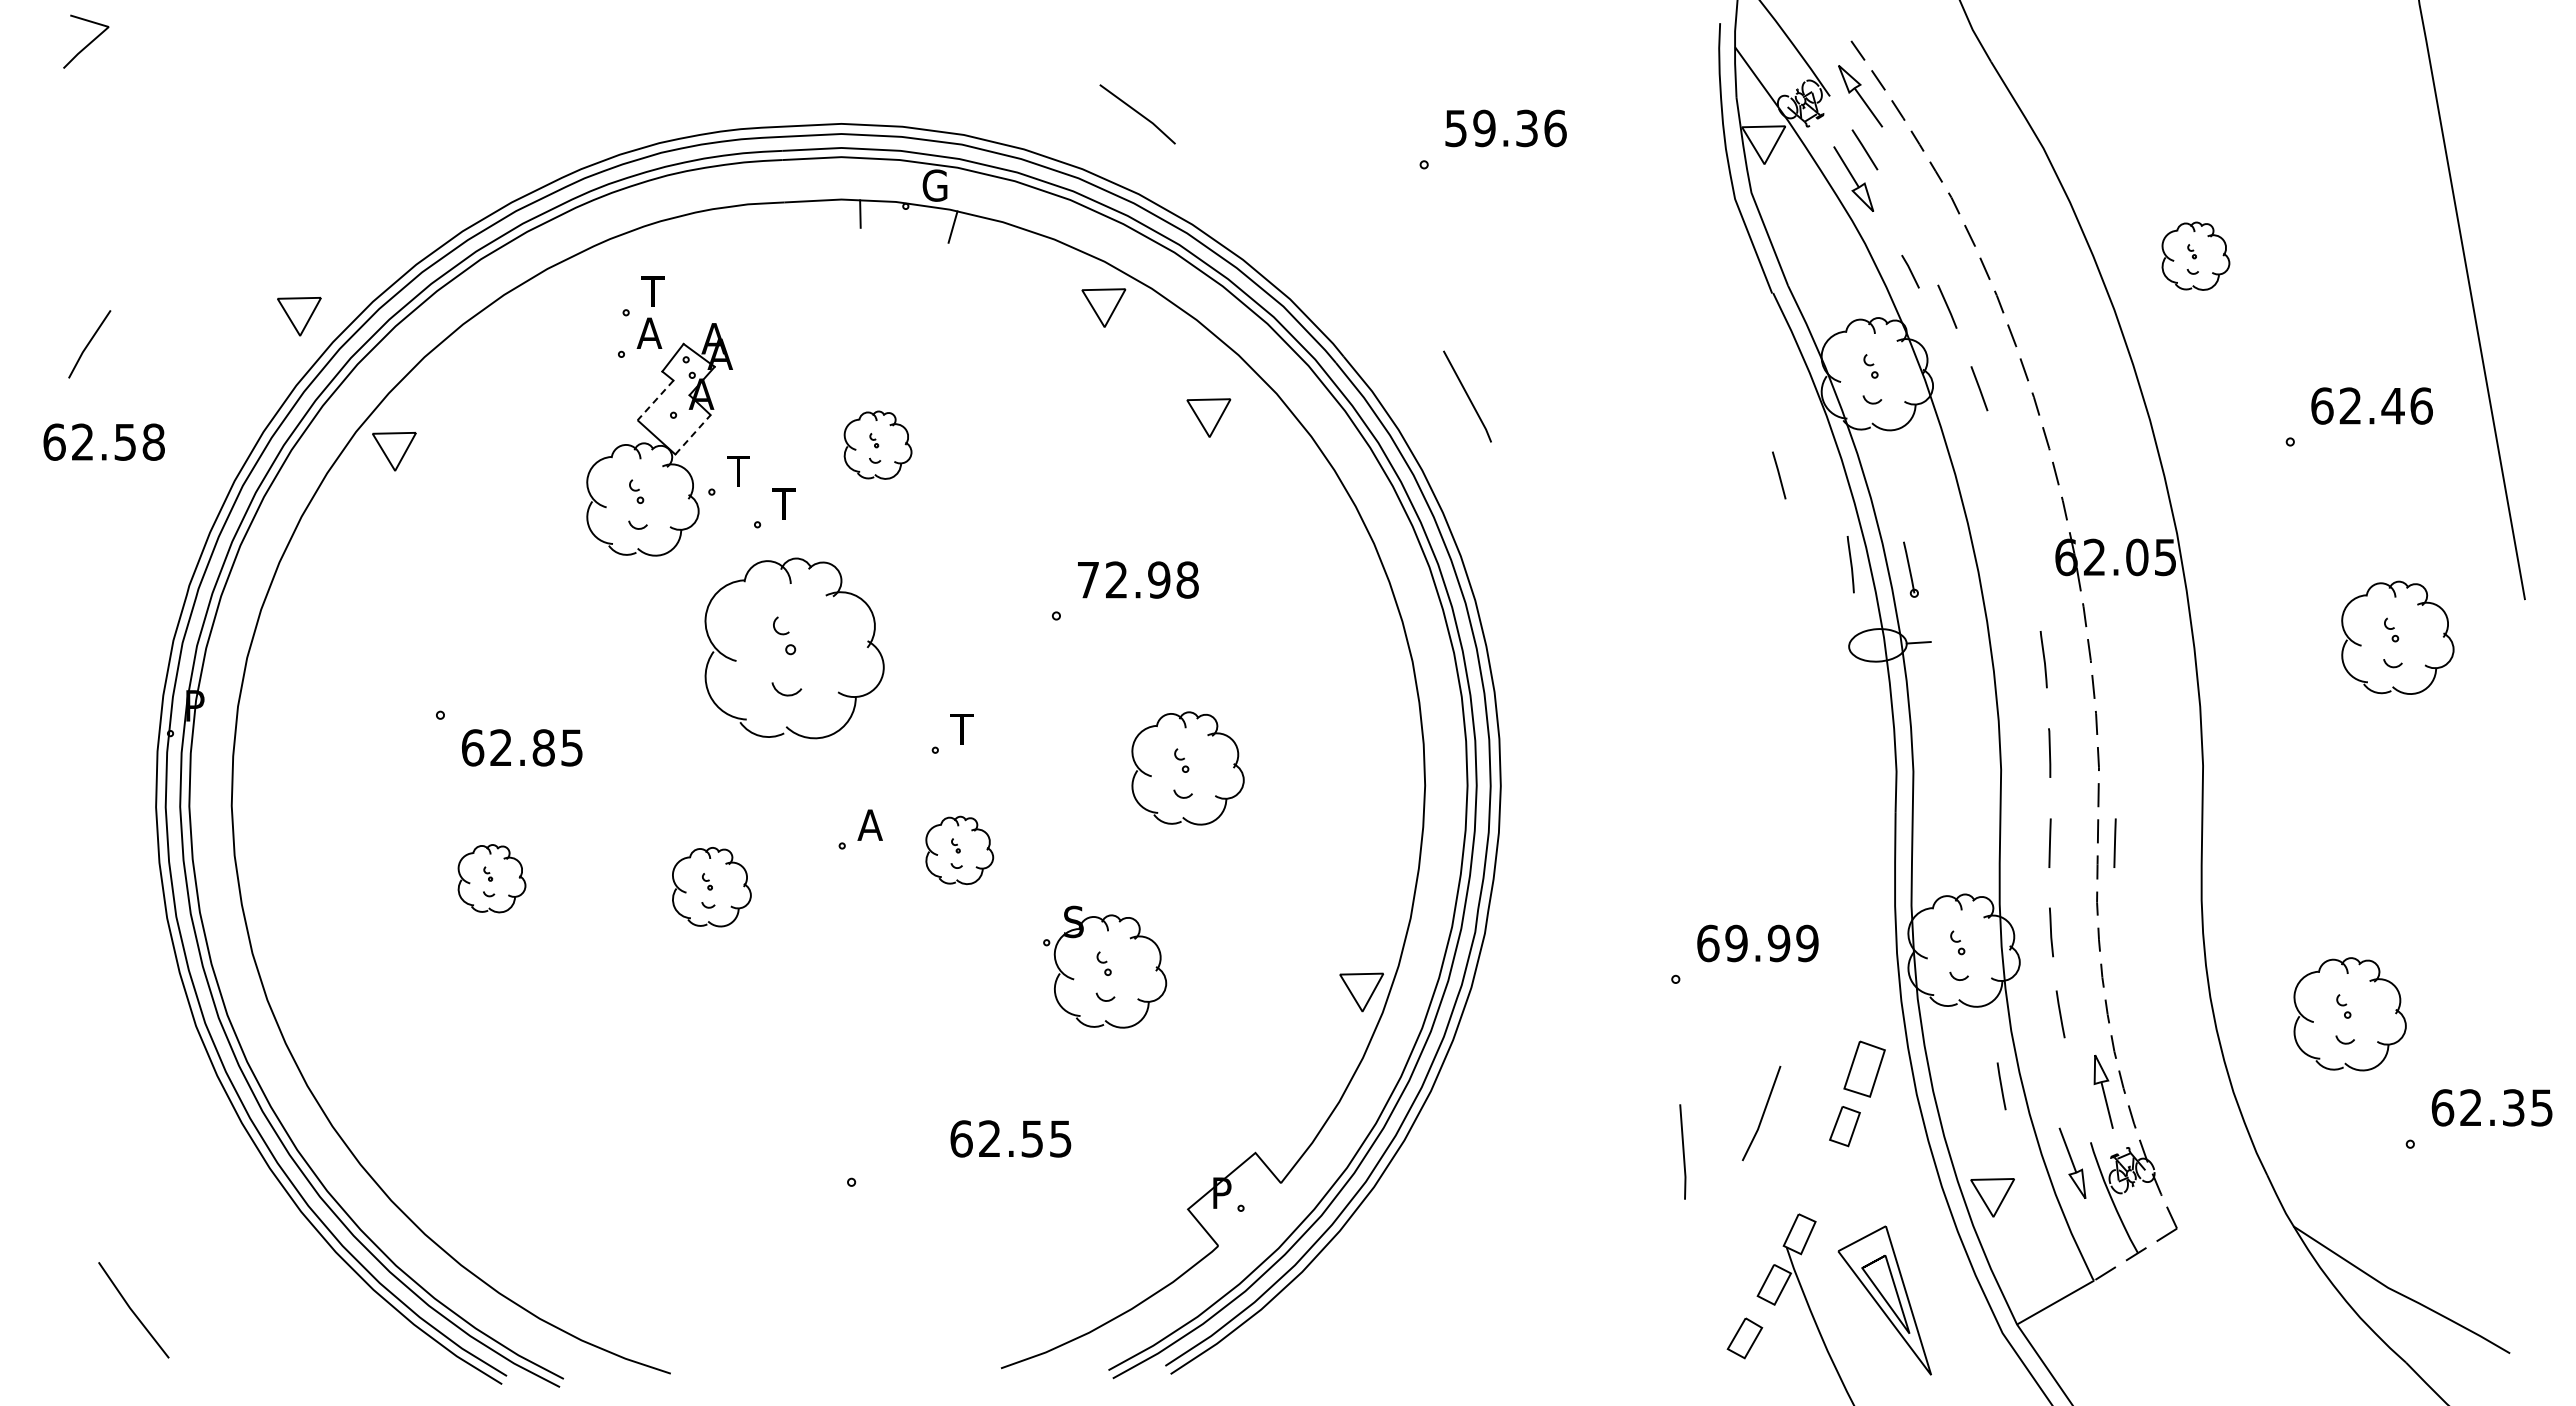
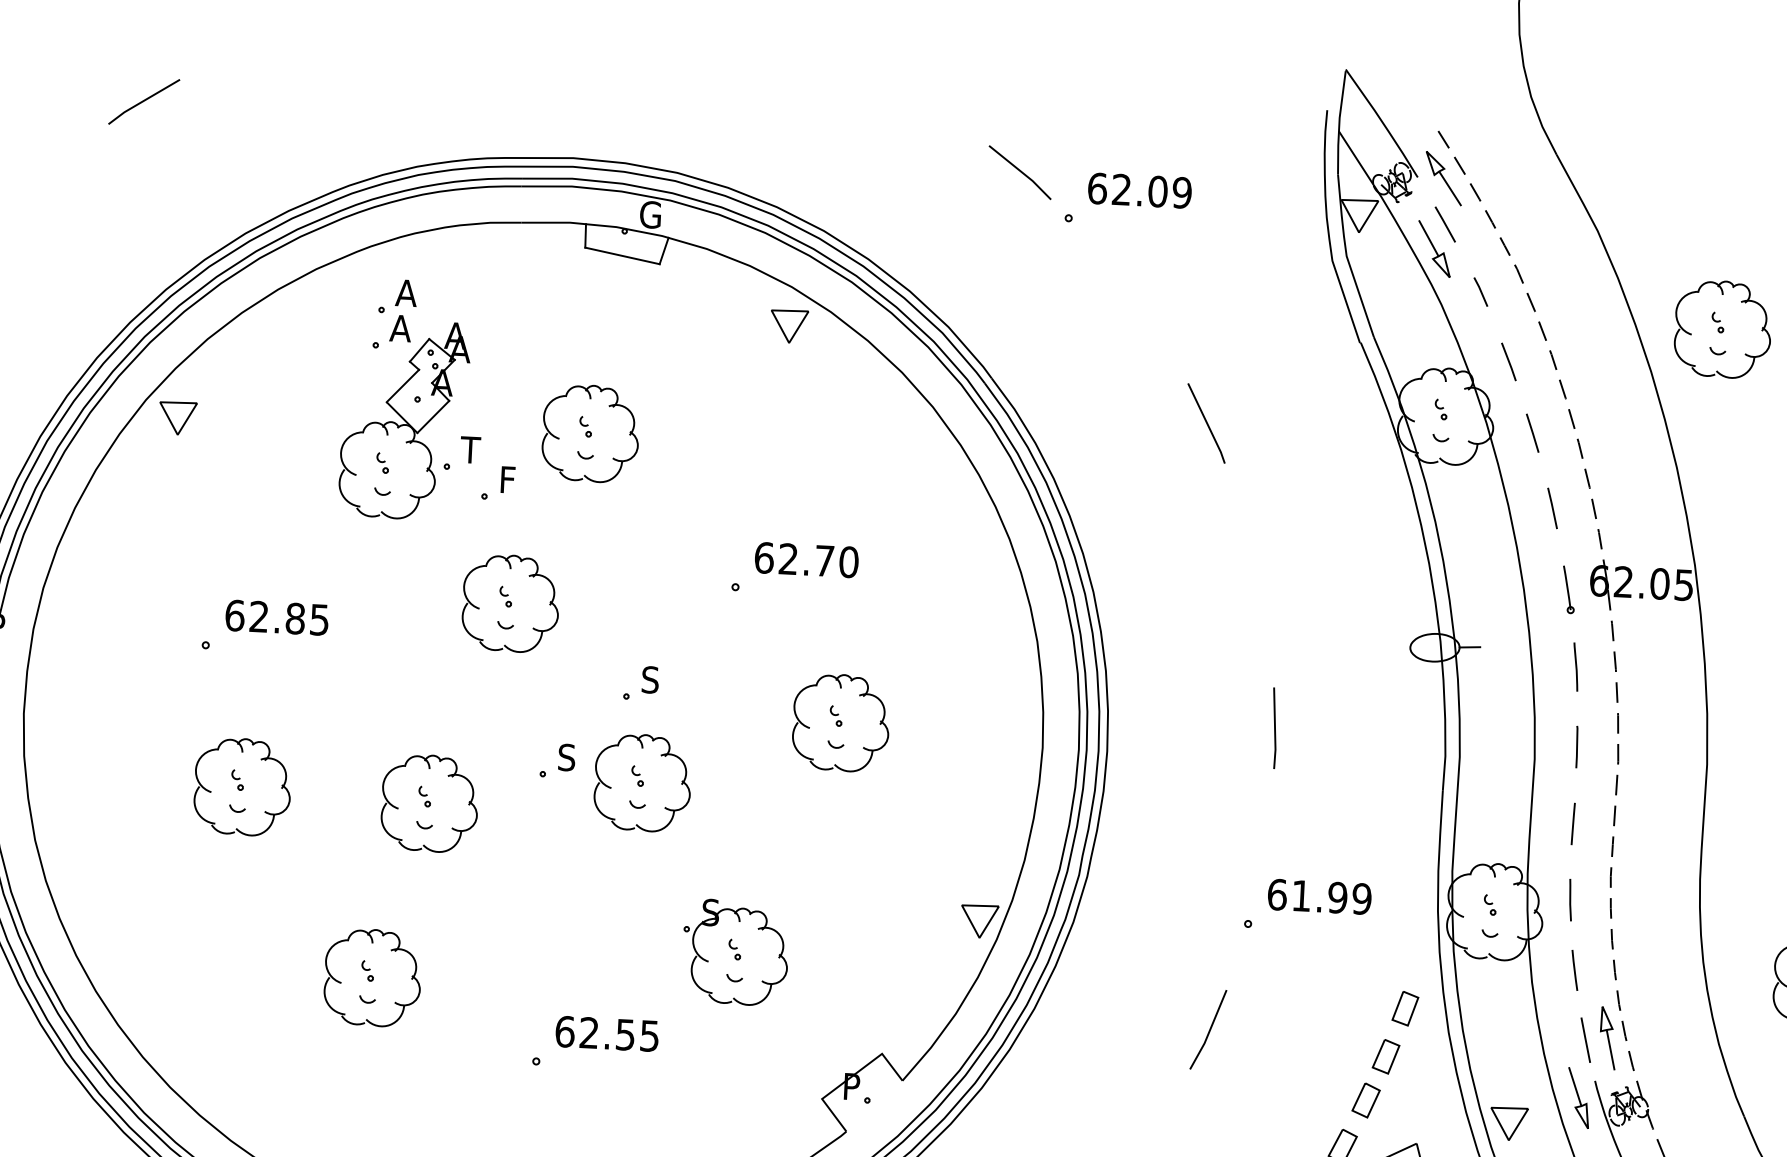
line: (335, 83) -> (143, 101), added
line: (1137, 113) -> (1020, 171), moved
text: (1505, 128) -> (1139, 190), 59.36 -> 62.09
line: (904, 234) -> (622, 255), added
part: (2195, 256) -> (1722, 329), size x1.67
line: (1910, 271) -> (1480, 291), moved
text: (653, 291) -> (405, 293), T -> A
part: (299, 316) -> (102, 299), removed
line: (1467, 396) -> (1206, 423), moved
line: (655, 400) -> (402, 386), dashed -> solid
part: (1208, 417) -> (873, 424), removed
line: (693, 434) -> (433, 416), dashed -> solid
part: (877, 445) -> (590, 434), size x1.67
line: (1779, 475) -> (1552, 508), moved
text: (783, 503) -> (507, 479), T -> F
line: (1850, 564) -> (1415, 577), removed
part: (1910, 569) -> (1568, 589), moved
text: (1137, 579) -> (806, 559), 72.98 -> 62.70
part: (794, 648) -> (510, 603), size x0.62
text: (961, 729) -> (649, 679), T -> S
text: (522, 747) -> (277, 617), moved
text: (869, 825) -> (567, 757), A -> S
line: (2114, 842) -> (1628, 826), removed
part: (959, 850) -> (642, 783), size x1.67
part: (491, 878) -> (242, 786), size x1.67
part: (711, 887) -> (429, 803), size x1.43
text: (1736, 943) -> (1301, 895), 69.99 -> 61.99
part: (1105, 966) -> (735, 951), moved
part: (1864, 1068) -> (1405, 1008), size x0.71
line: (2001, 1086) -> (1521, 1029), removed
part: (655, 1094) -> (372, 978), added
line: (2077, 1095) -> (1585, 1040), added
line: (1762, 1113) -> (1209, 1029), moved
text: (1010, 1138) -> (606, 1033), moved
line: (1682, 1151) -> (1274, 727), moved
part: (1823, 1178) -> (1365, 1100), added

